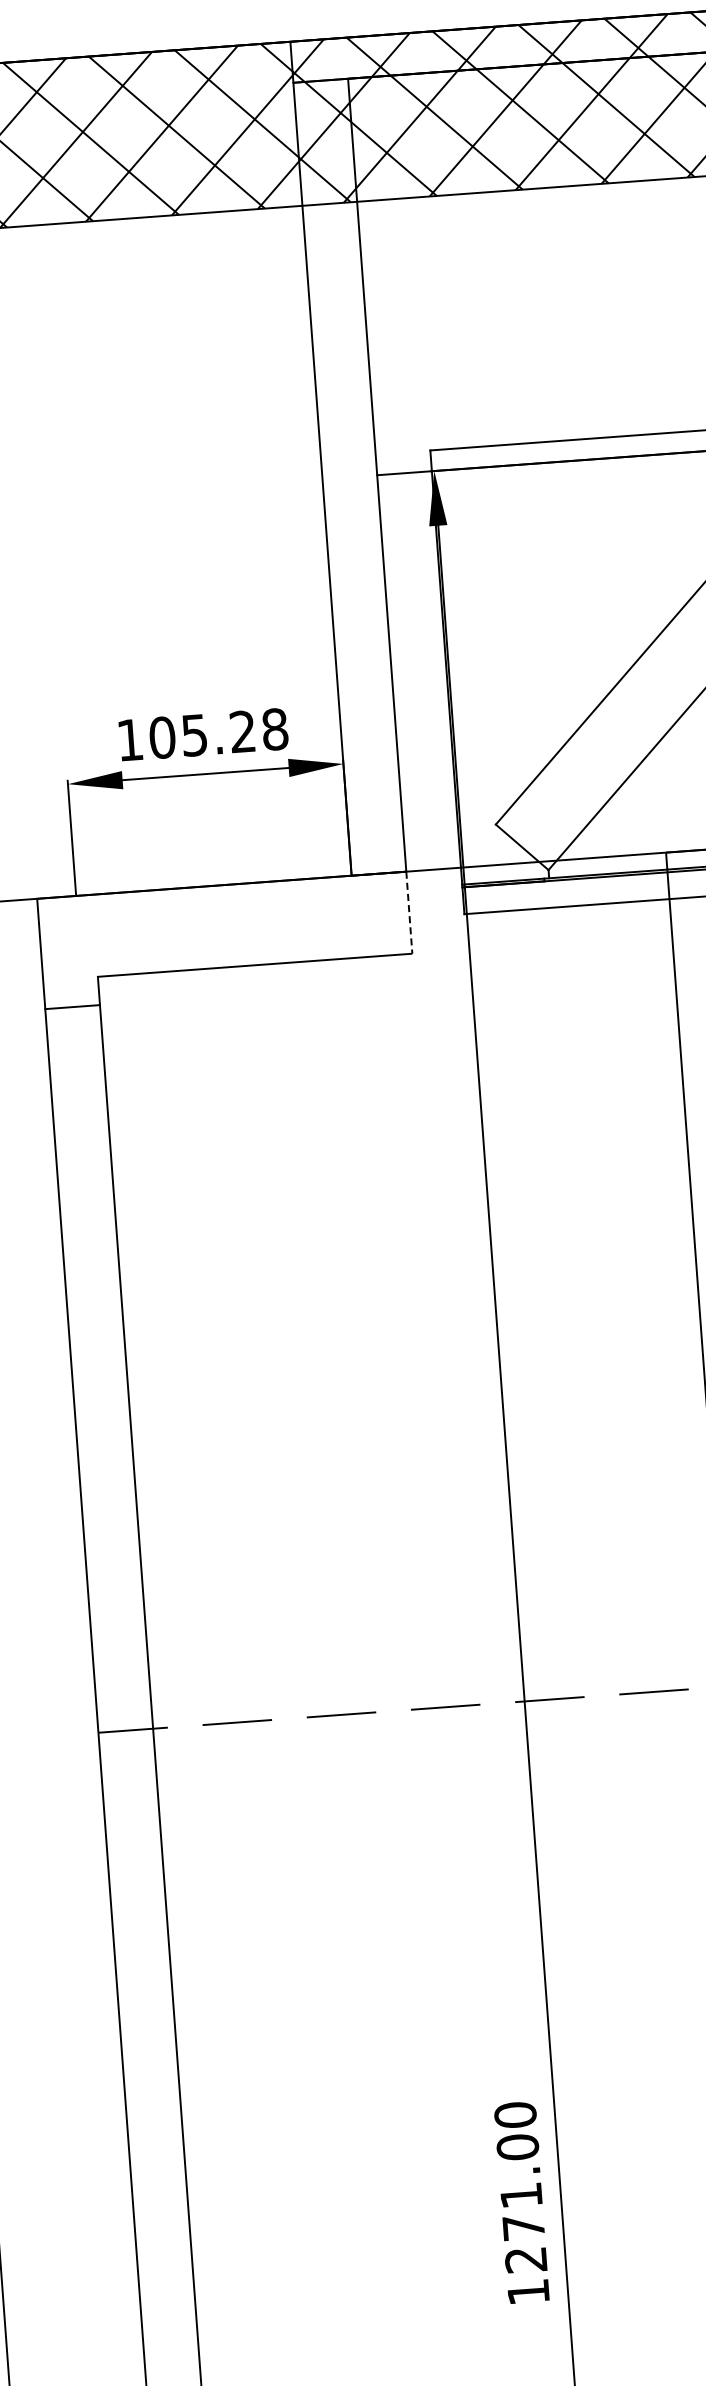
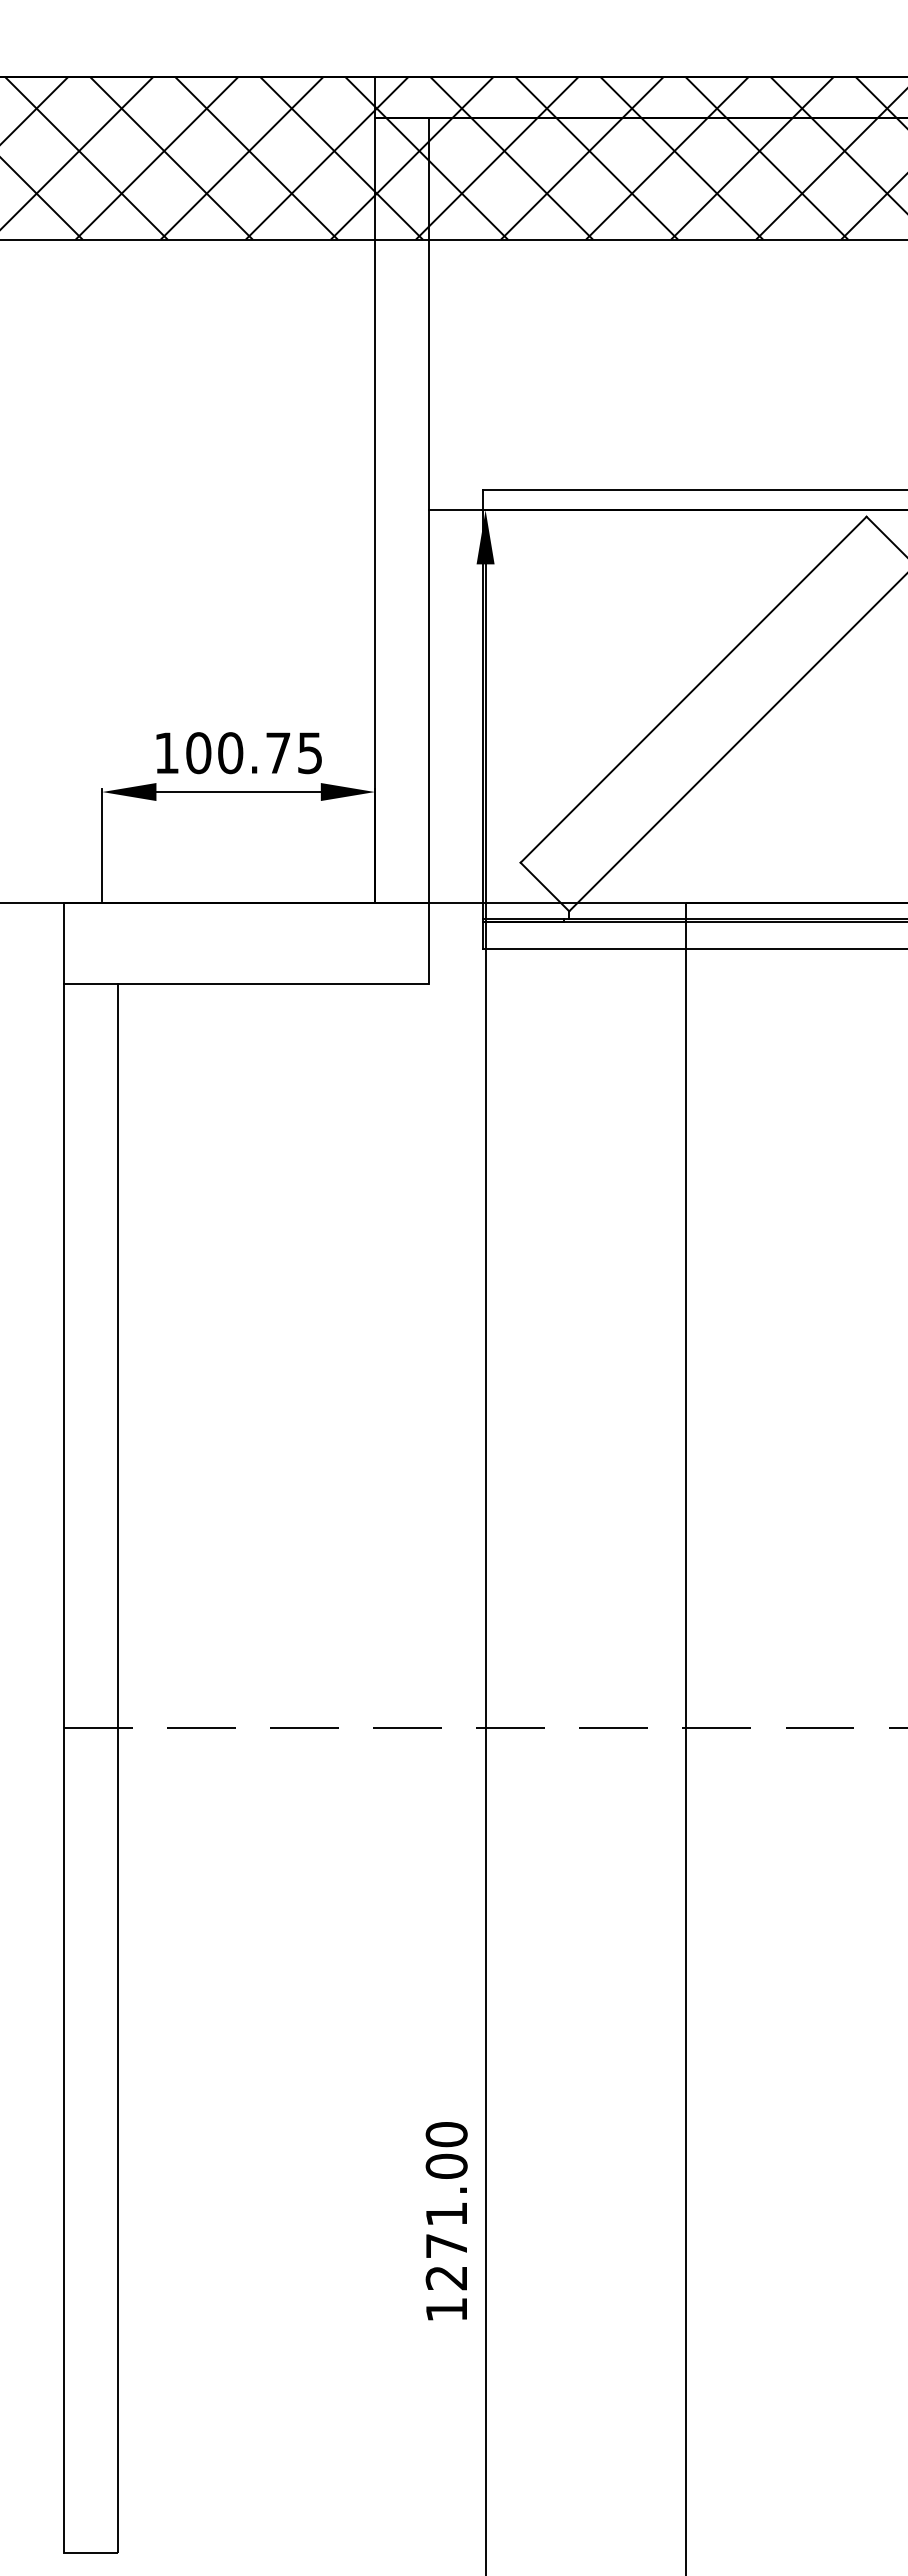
text: (235, 732) -> (270, 753), 105.28 -> 100.75
line: (409, 912) -> (429, 943), dashed -> solid
line: (72, 1006) -> (90, 983), moved

